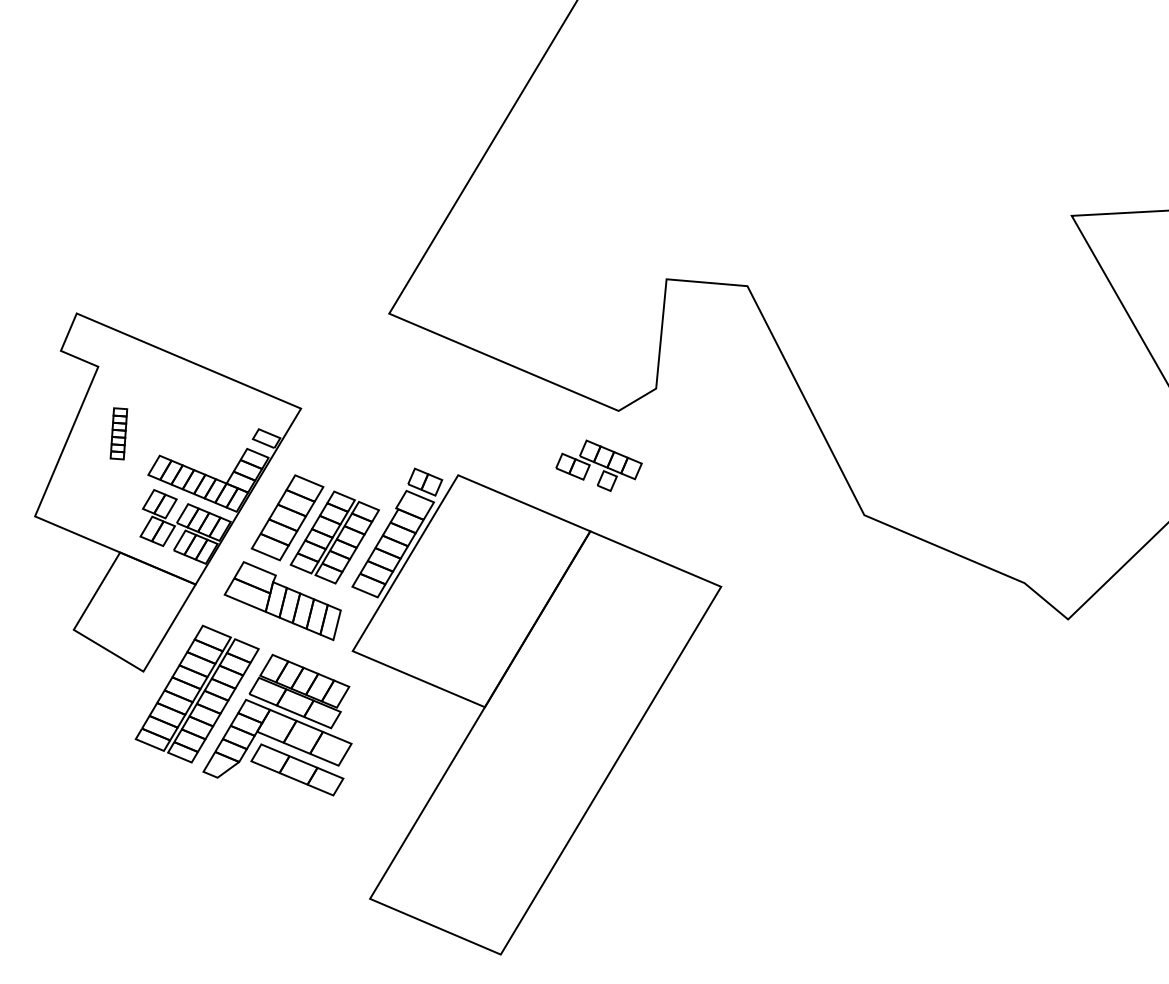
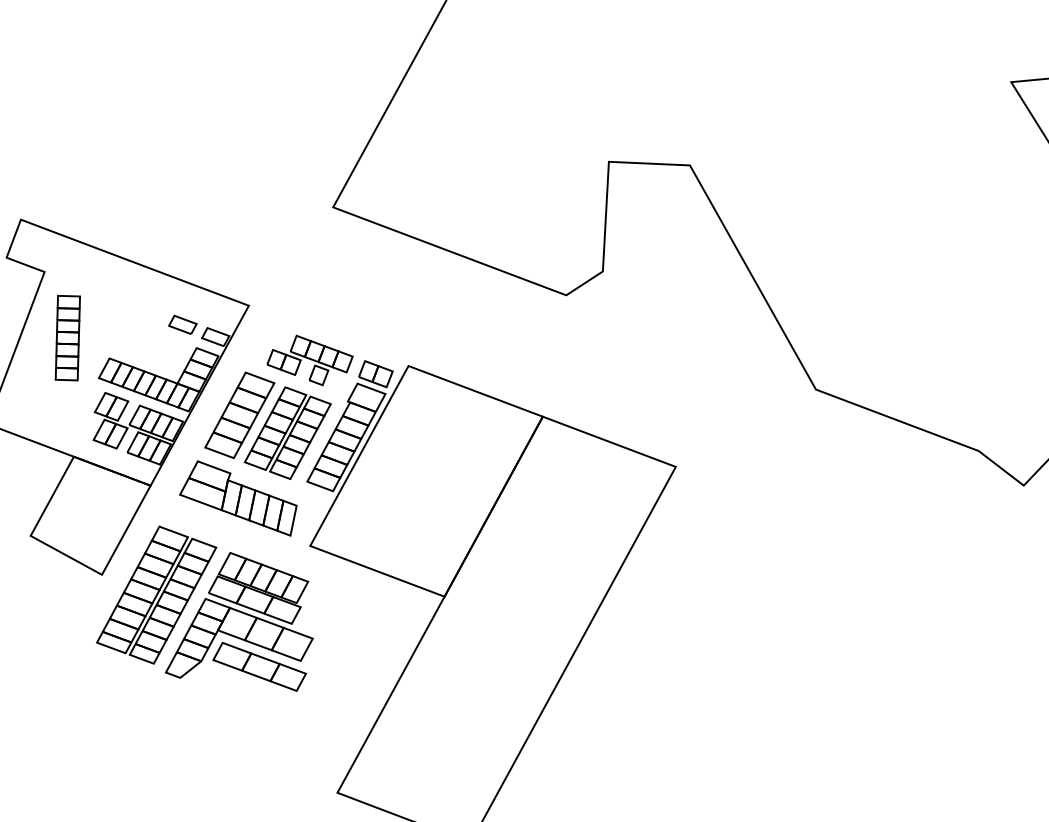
part: (234, 424) -> (183, 324), added
part: (118, 433) -> (67, 337), size x1.67
part: (598, 465) -> (309, 360), moved

